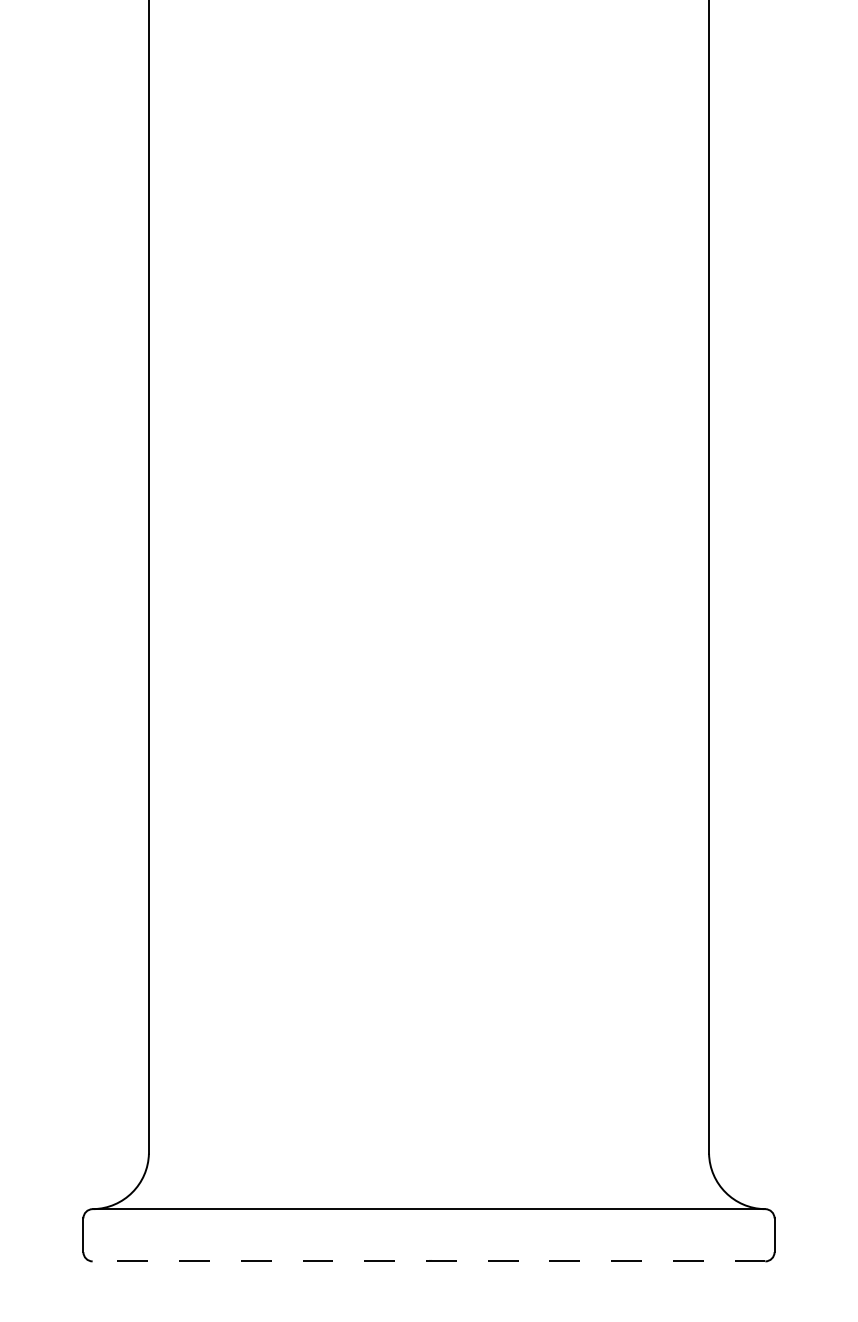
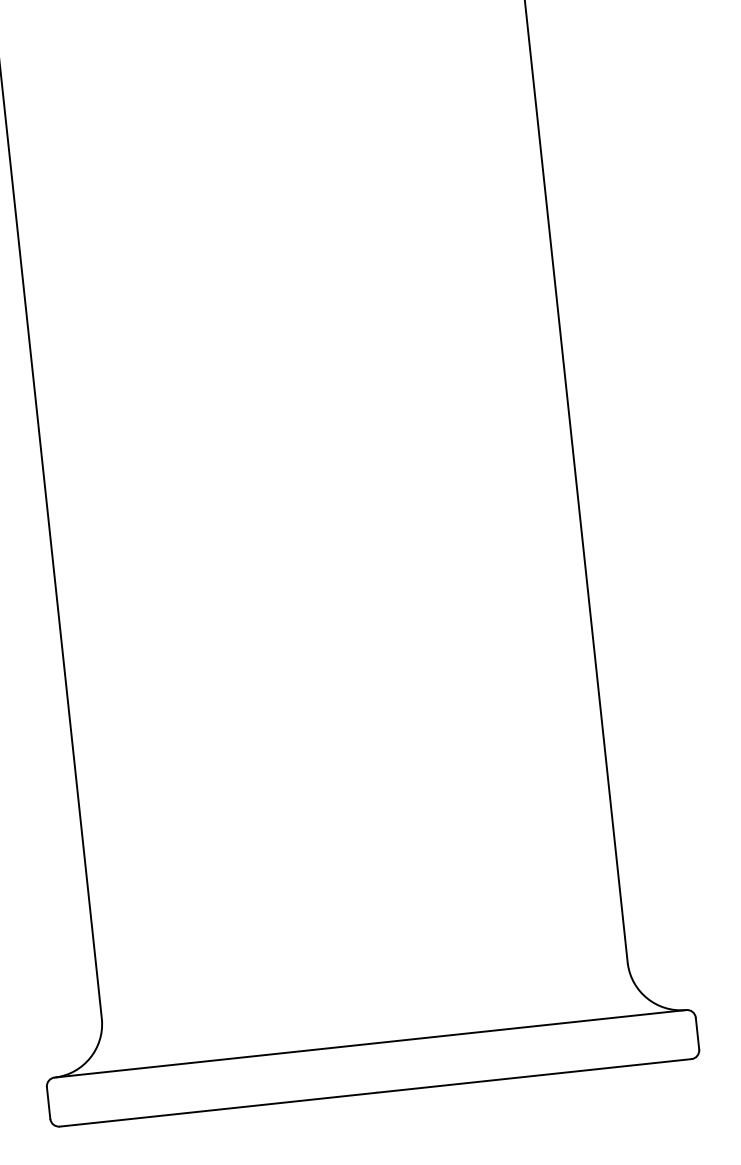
line: (428, 1261) -> (375, 1092), dashed -> solid

